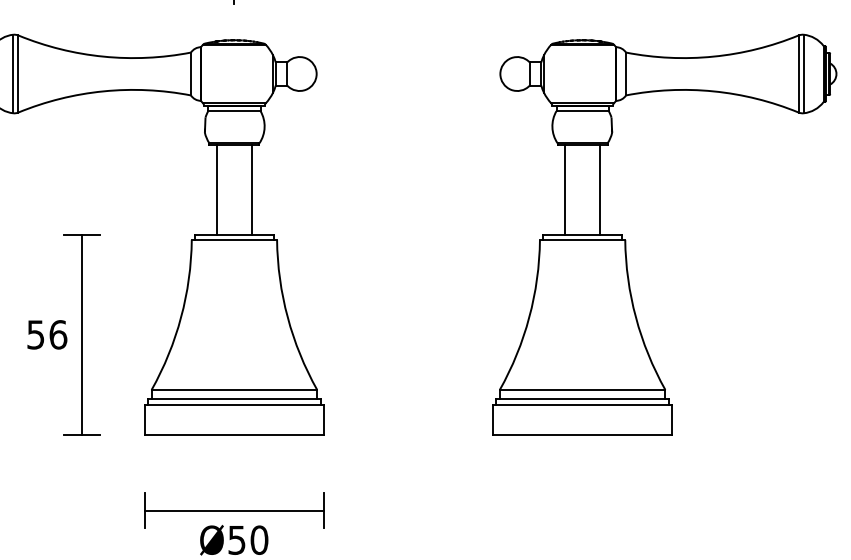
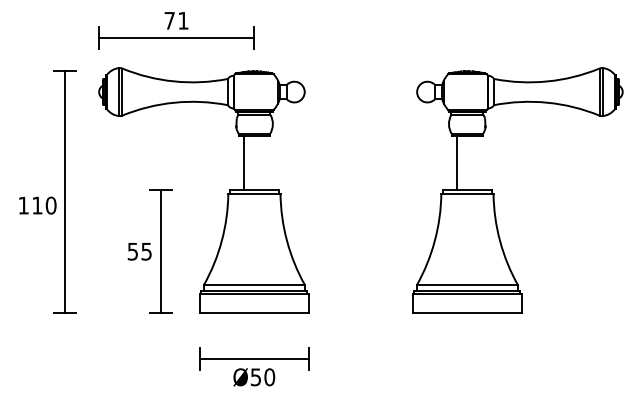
line: (250, 189) -> (264, 162), removed
line: (599, 189) -> (477, 162), removed
text: (58, 334) -> (146, 251), 56 -> 55

